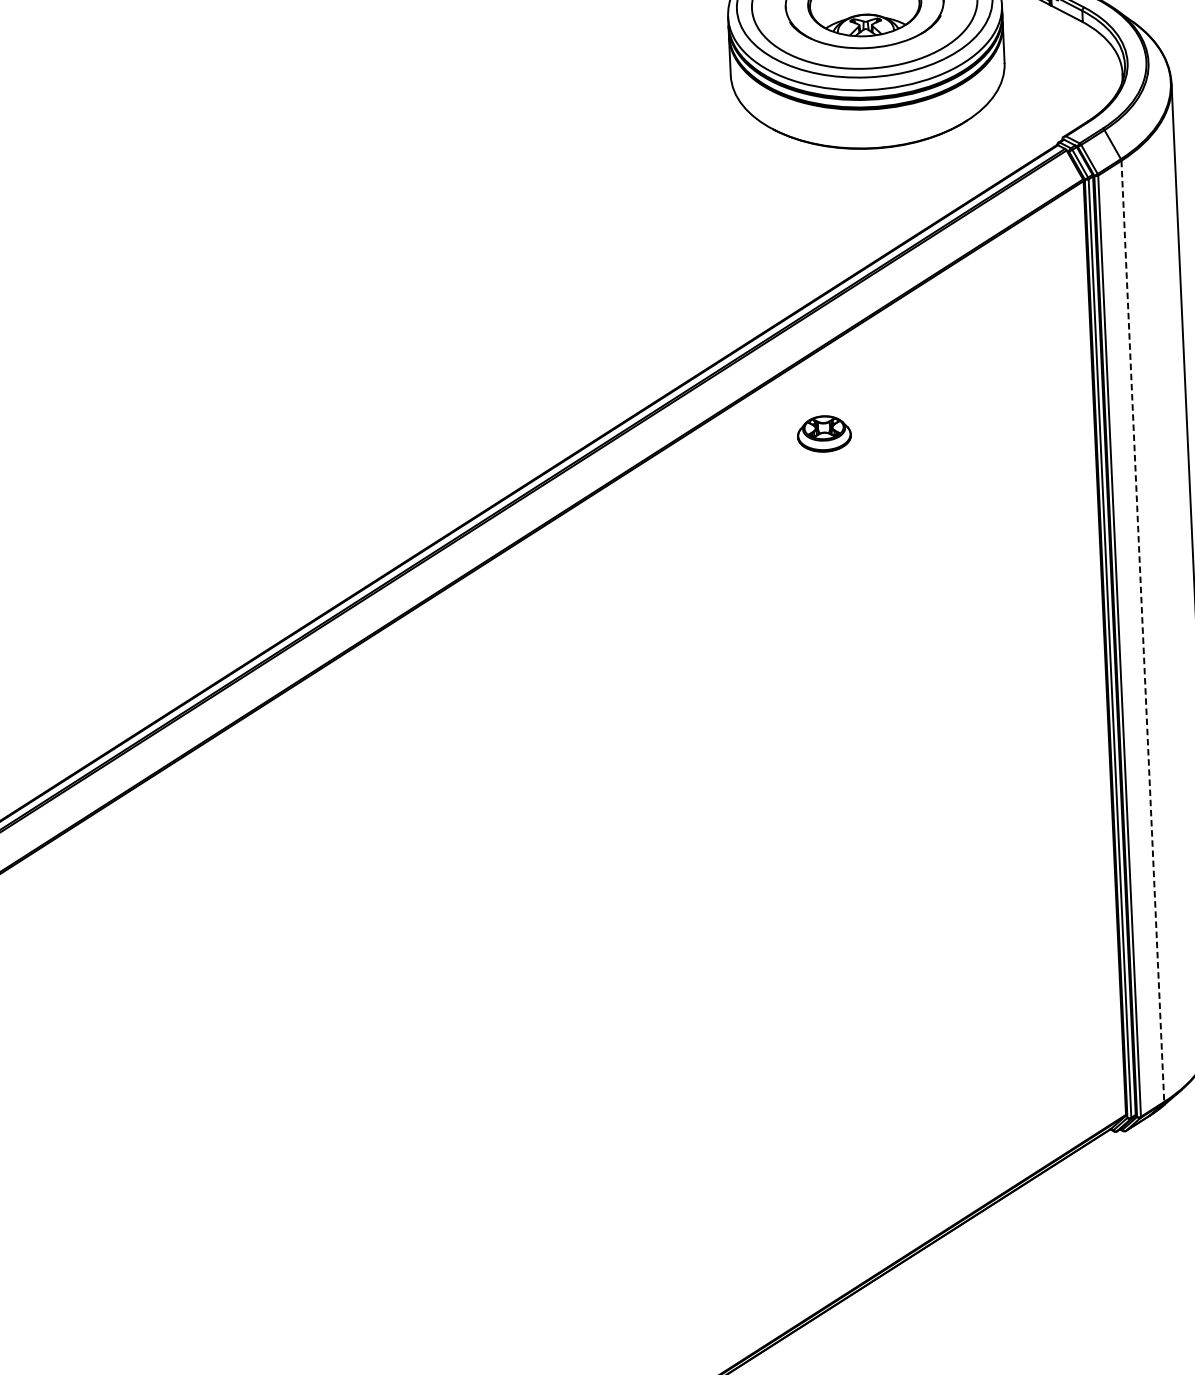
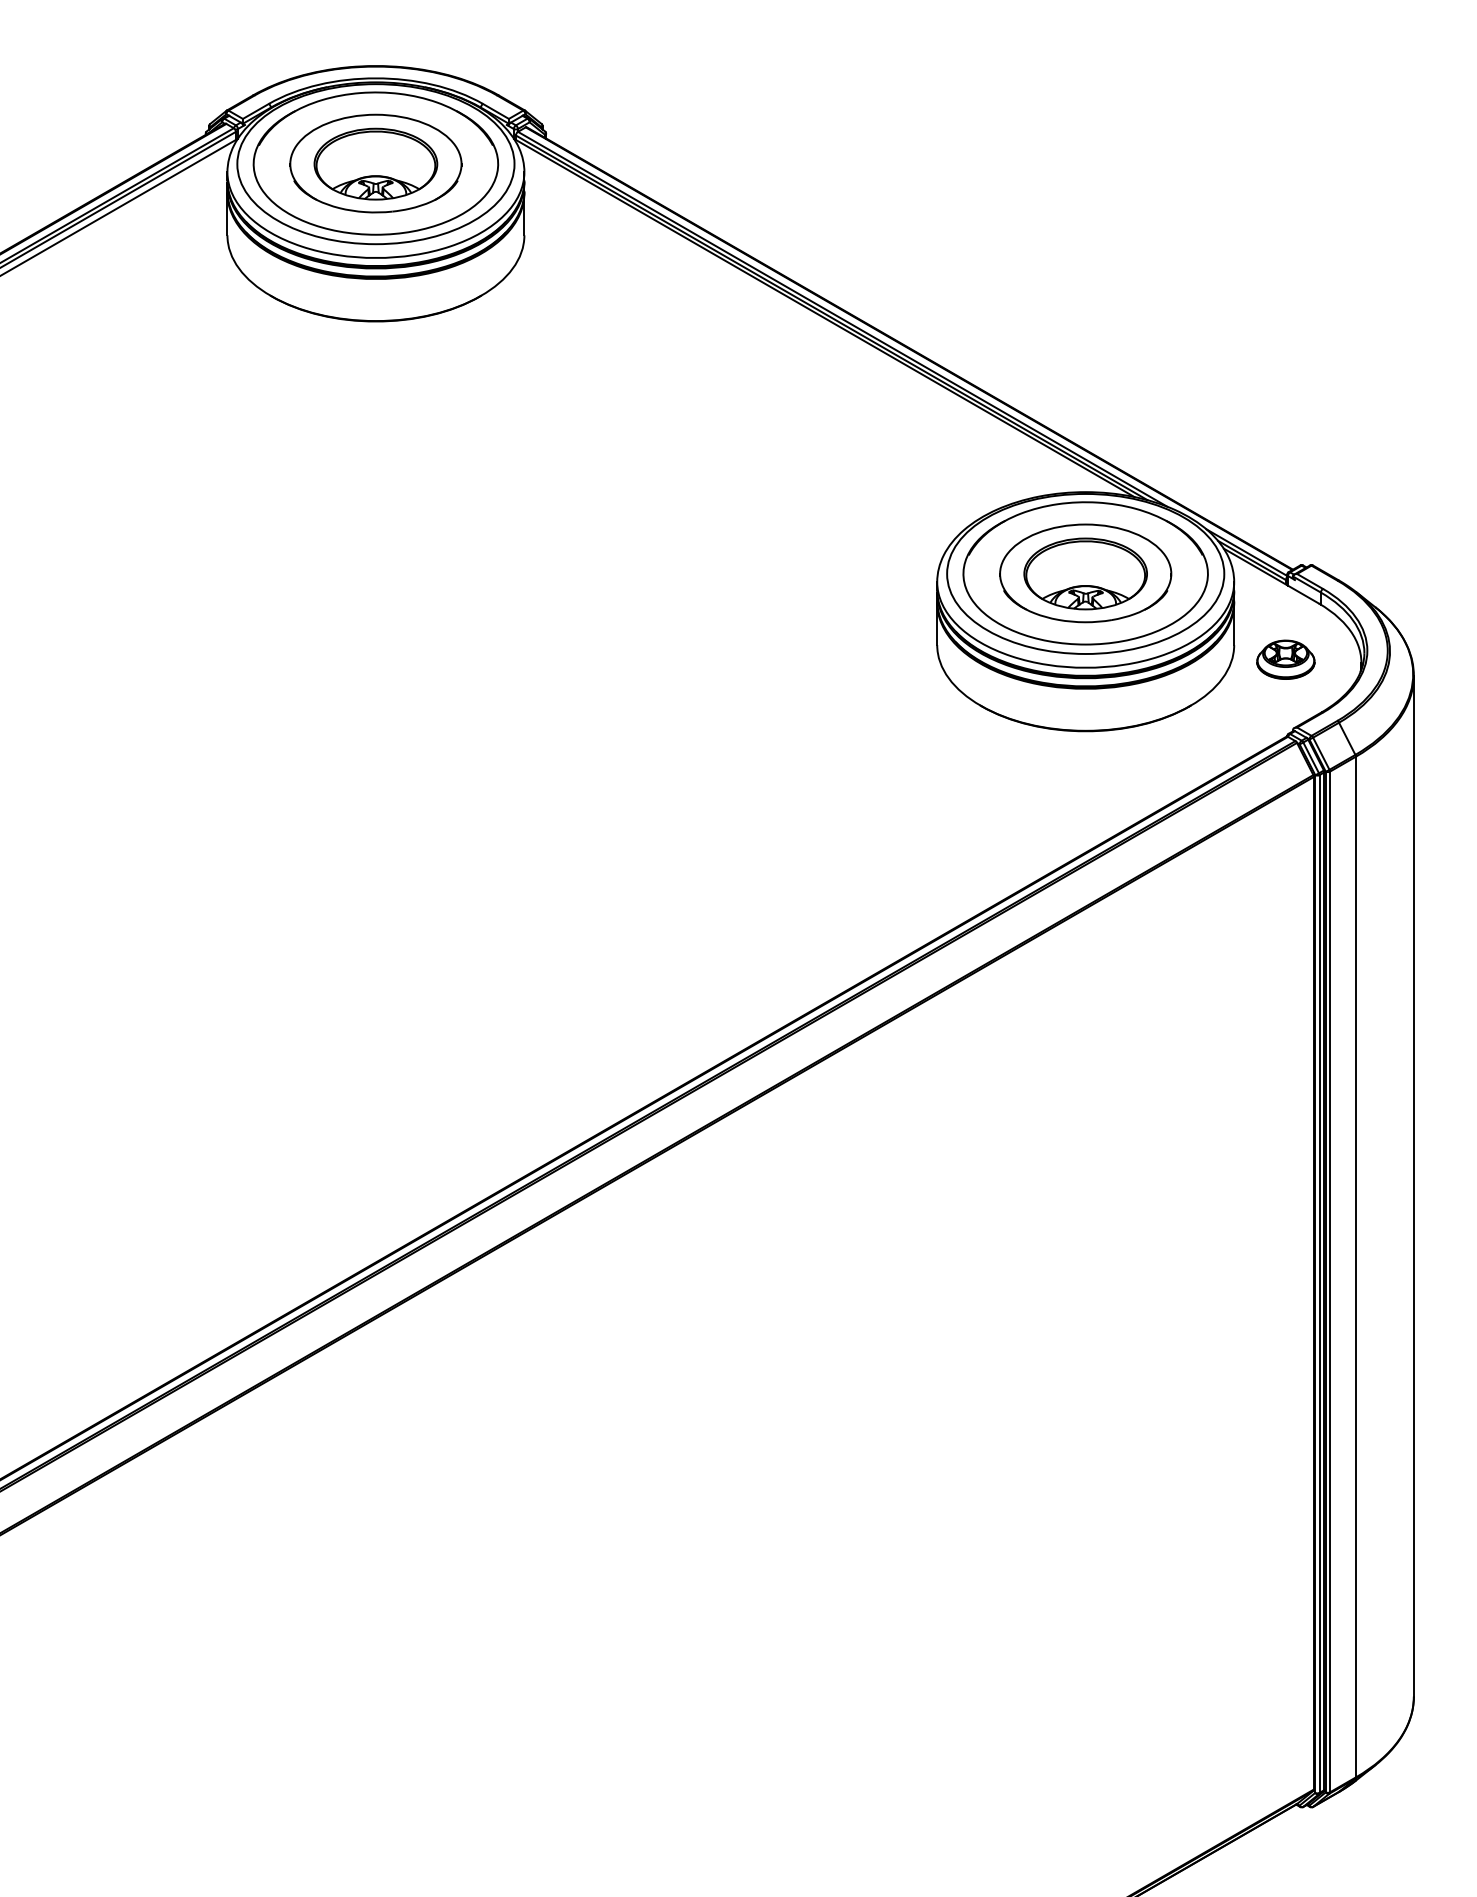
part: (823, 433) -> (1285, 659), moved
line: (1142, 631) -> (1355, 1267), dashed -> solid

